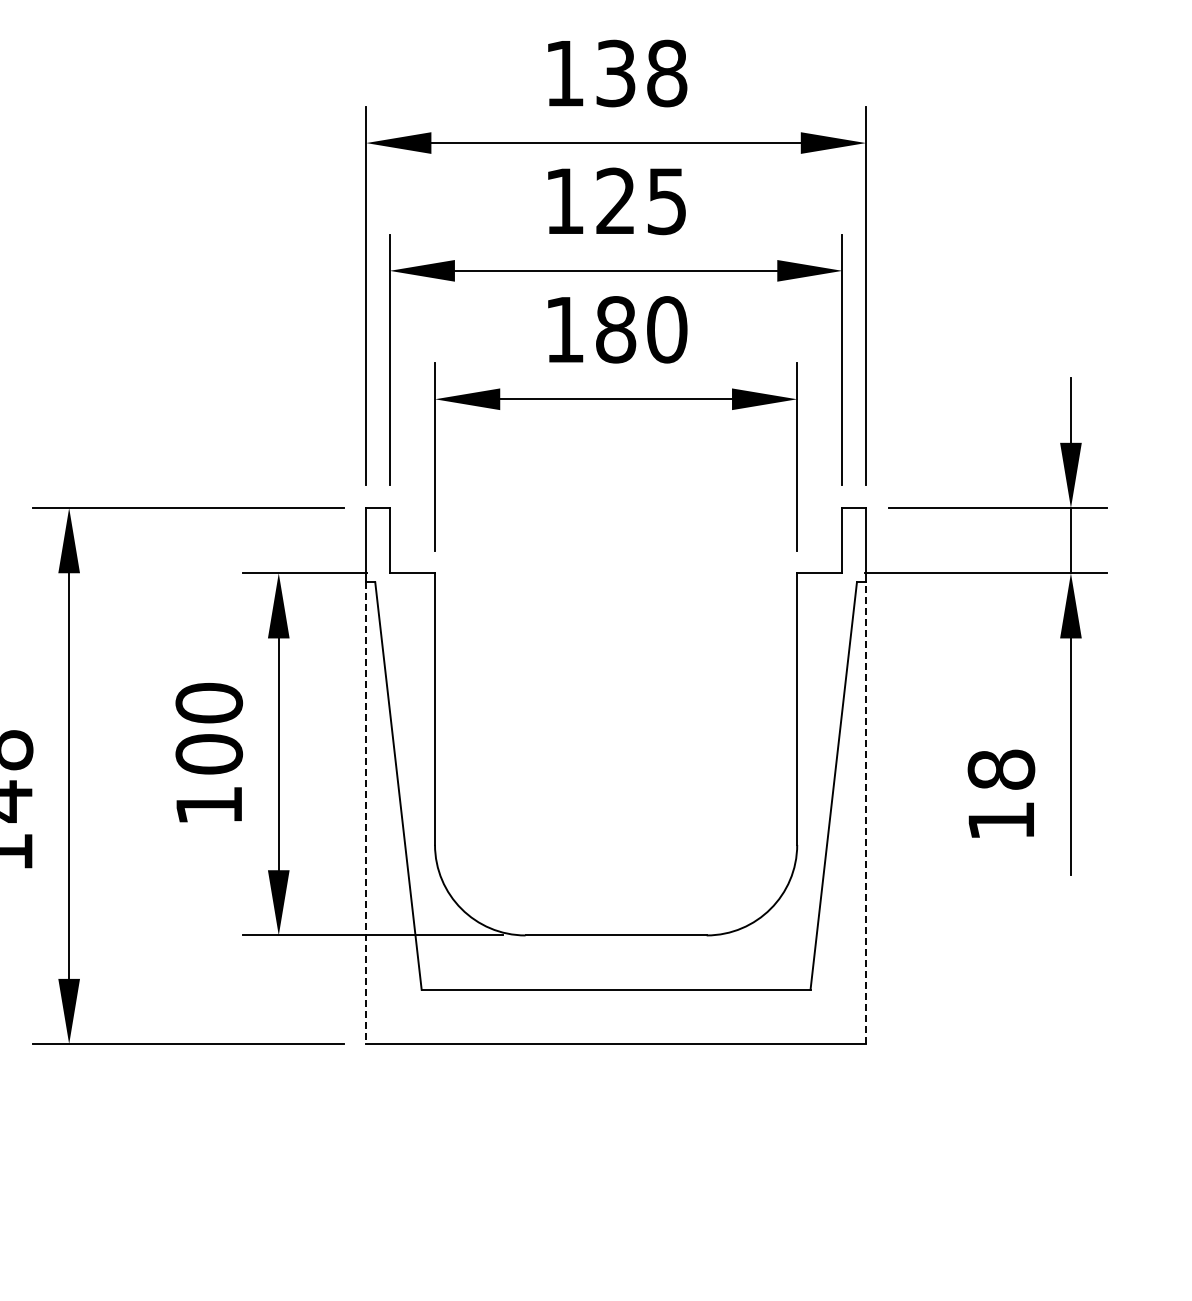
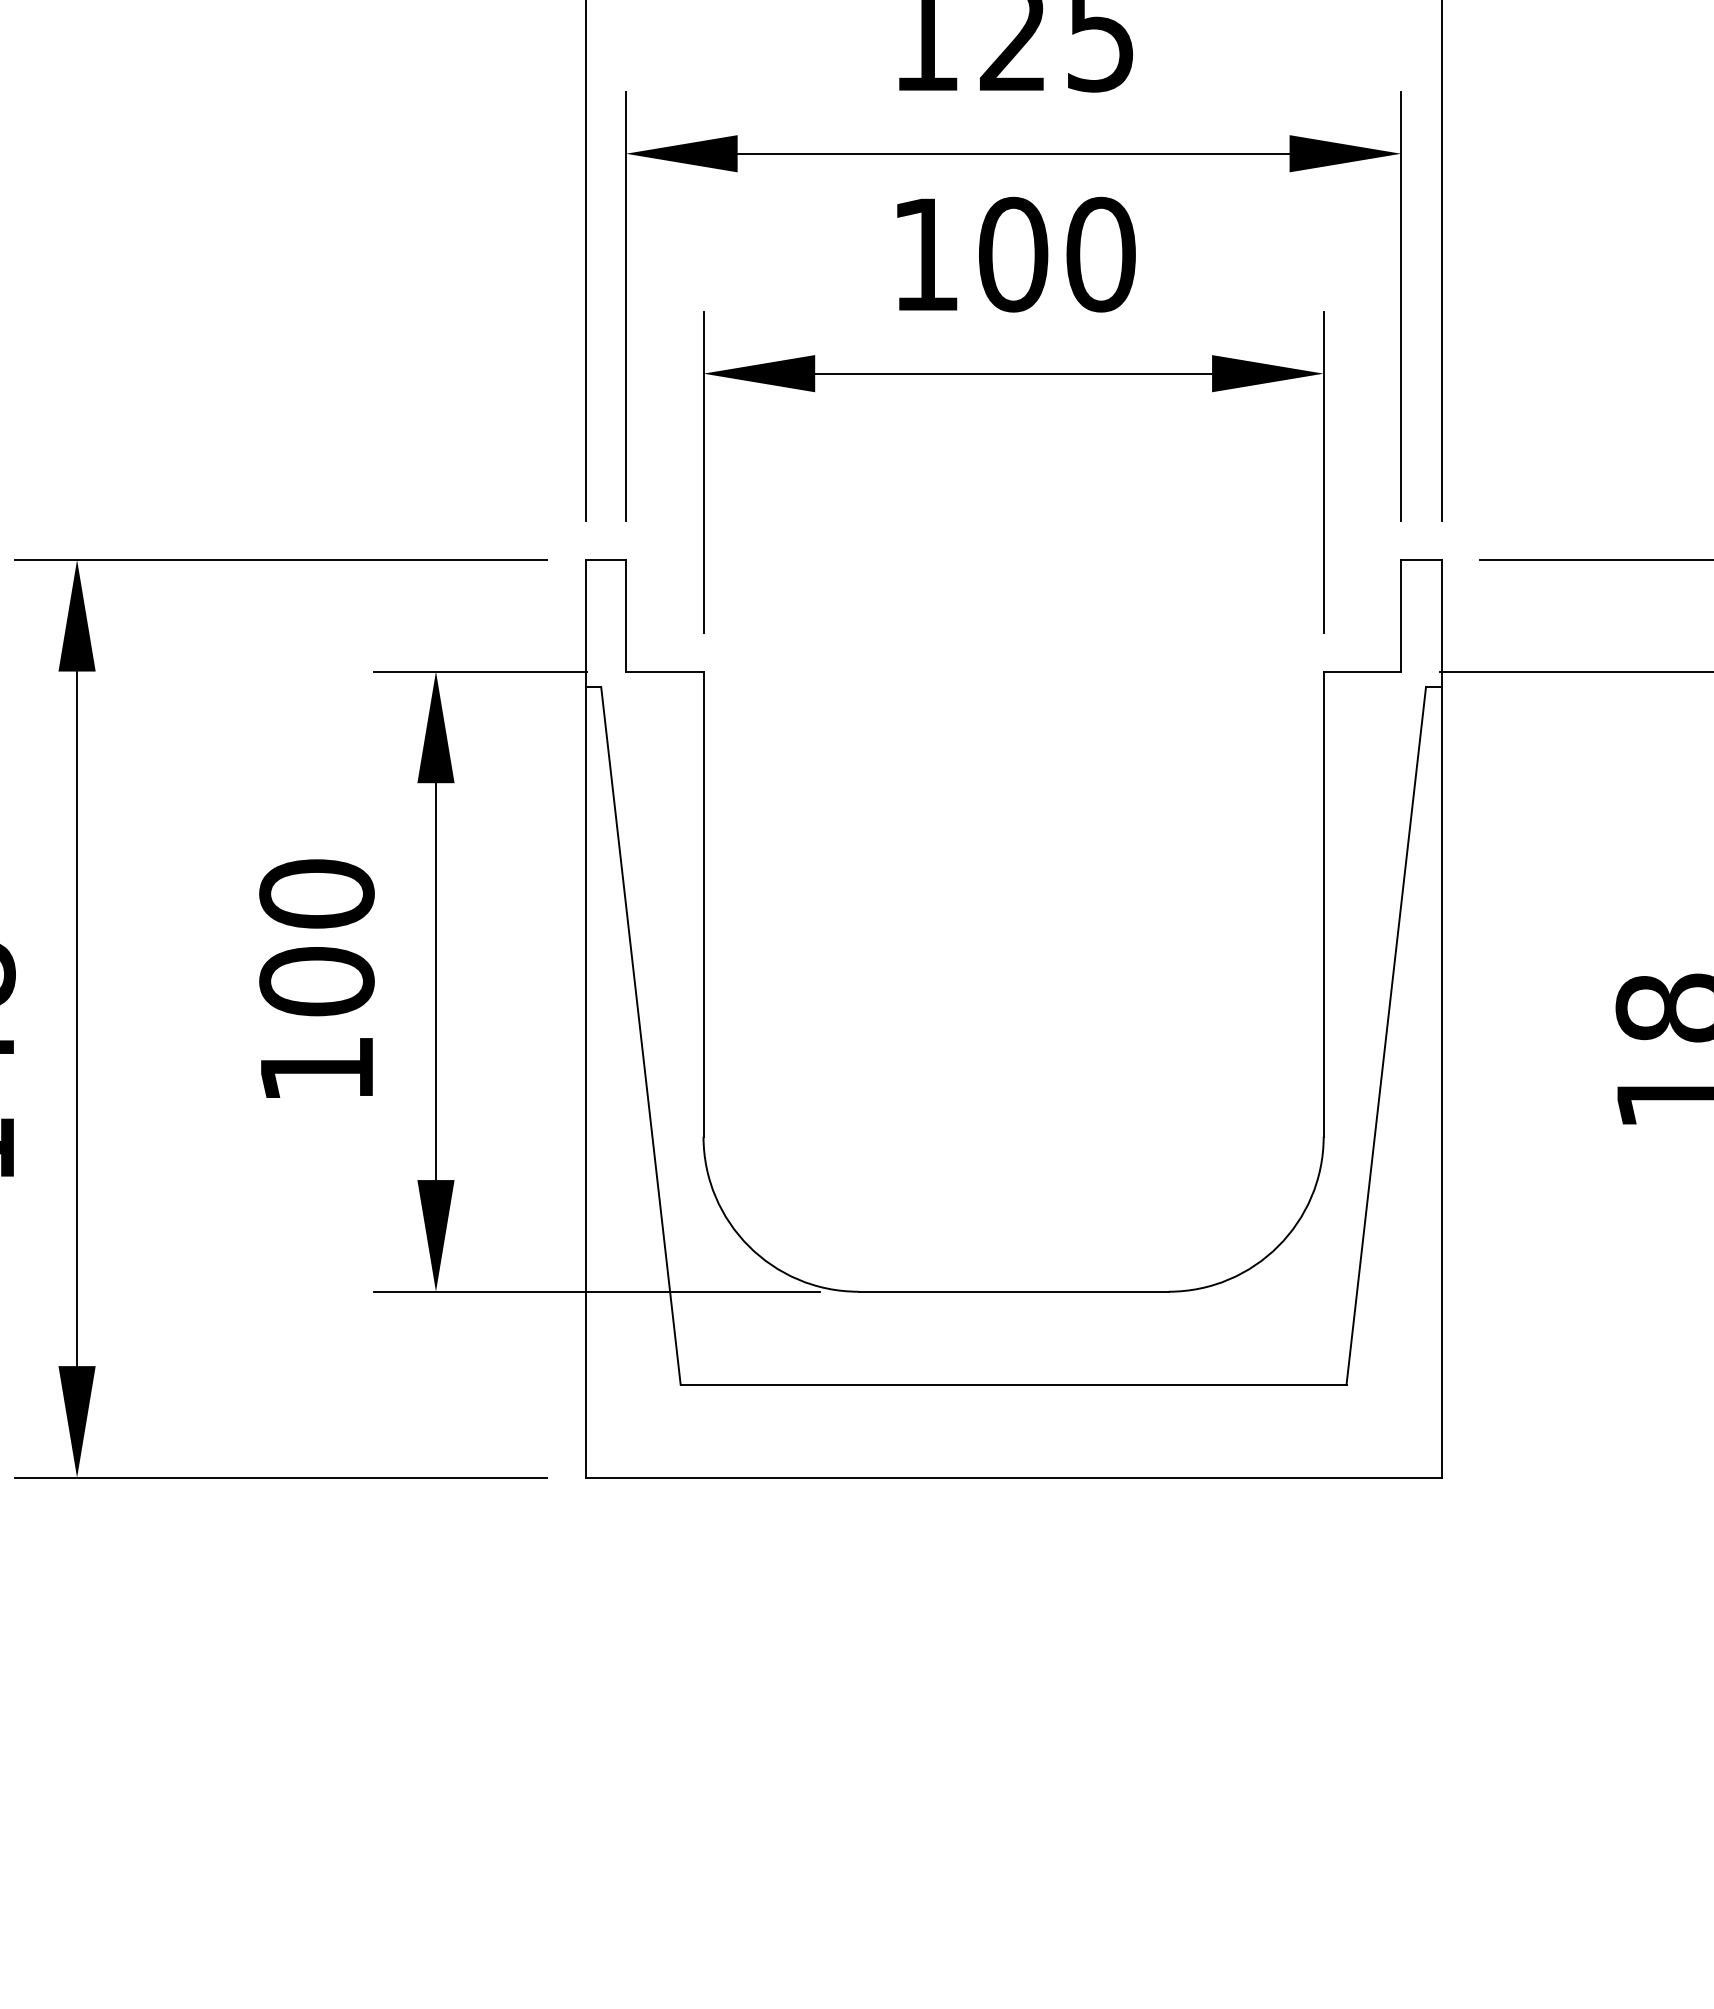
text: (615, 329) -> (1012, 254), 180 -> 100
line: (366, 813) -> (586, 1082), dashed -> solid
line: (866, 813) -> (1442, 1082), dashed -> solid

